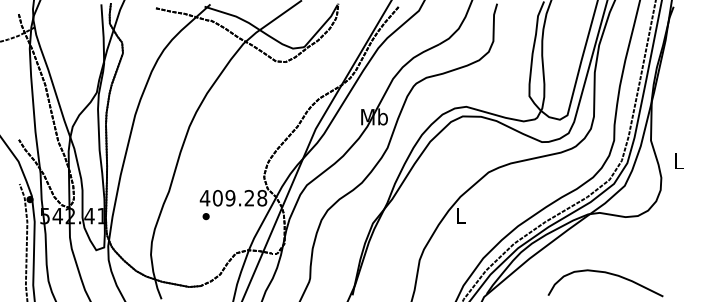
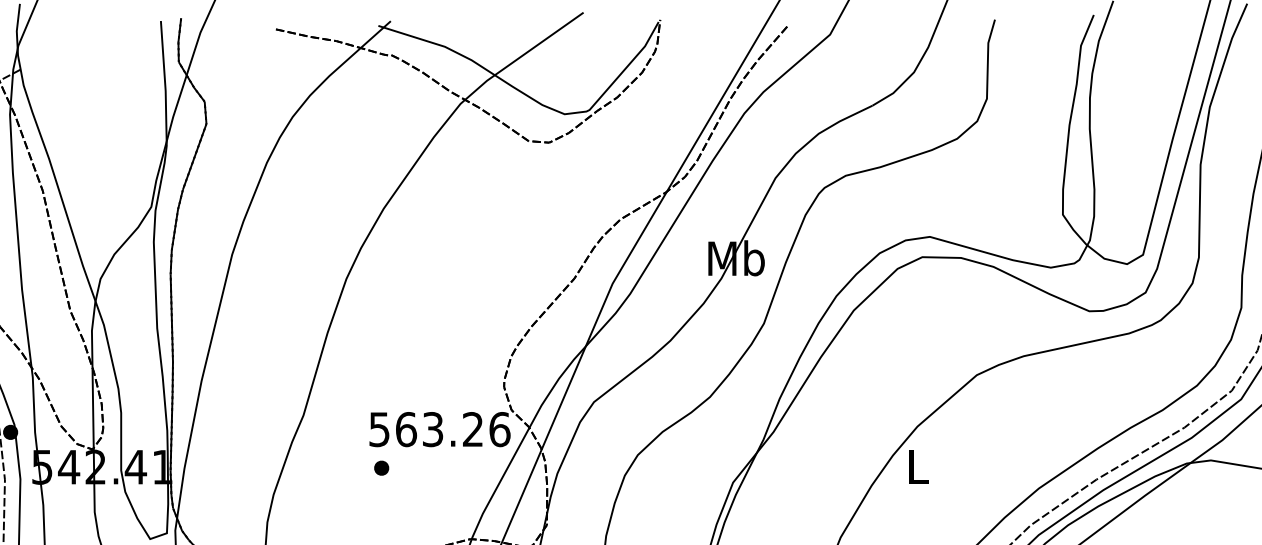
text: (233, 198) -> (439, 430), 409.28 -> 563.26

